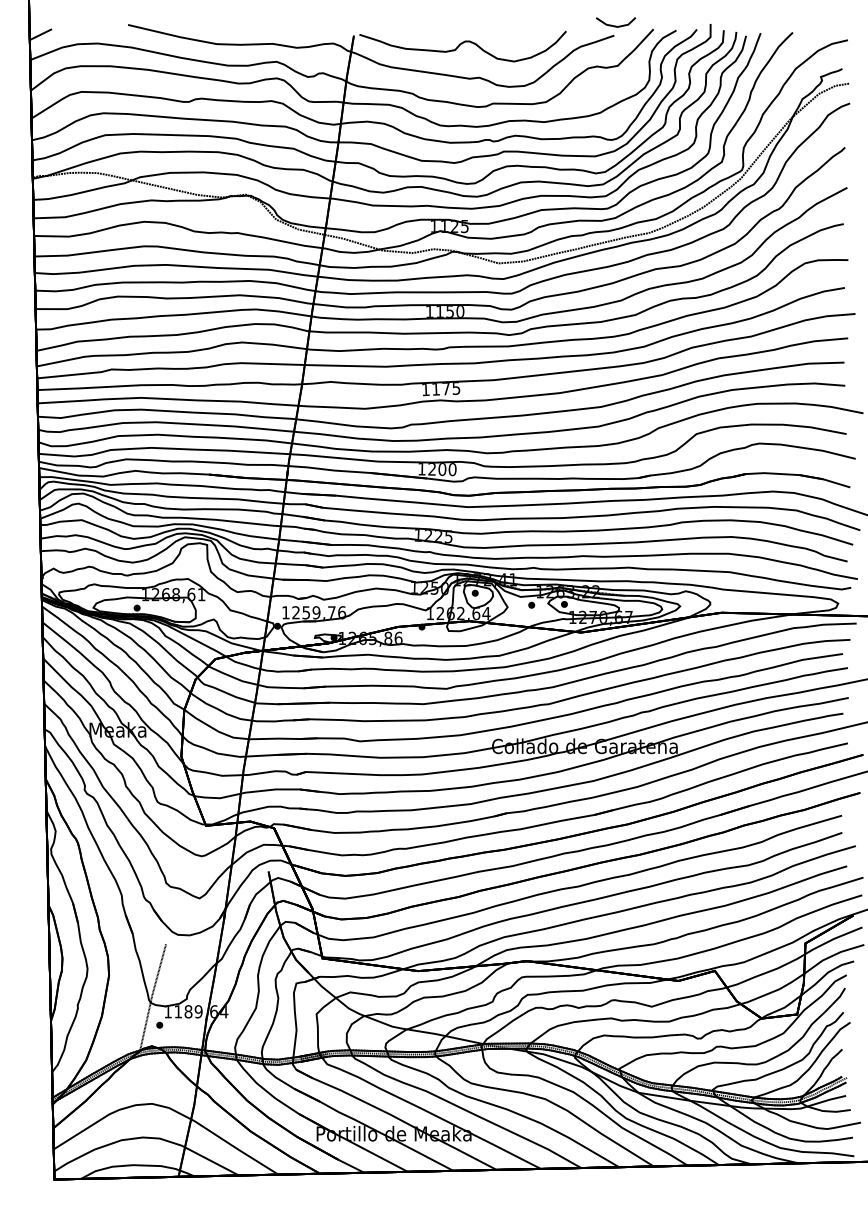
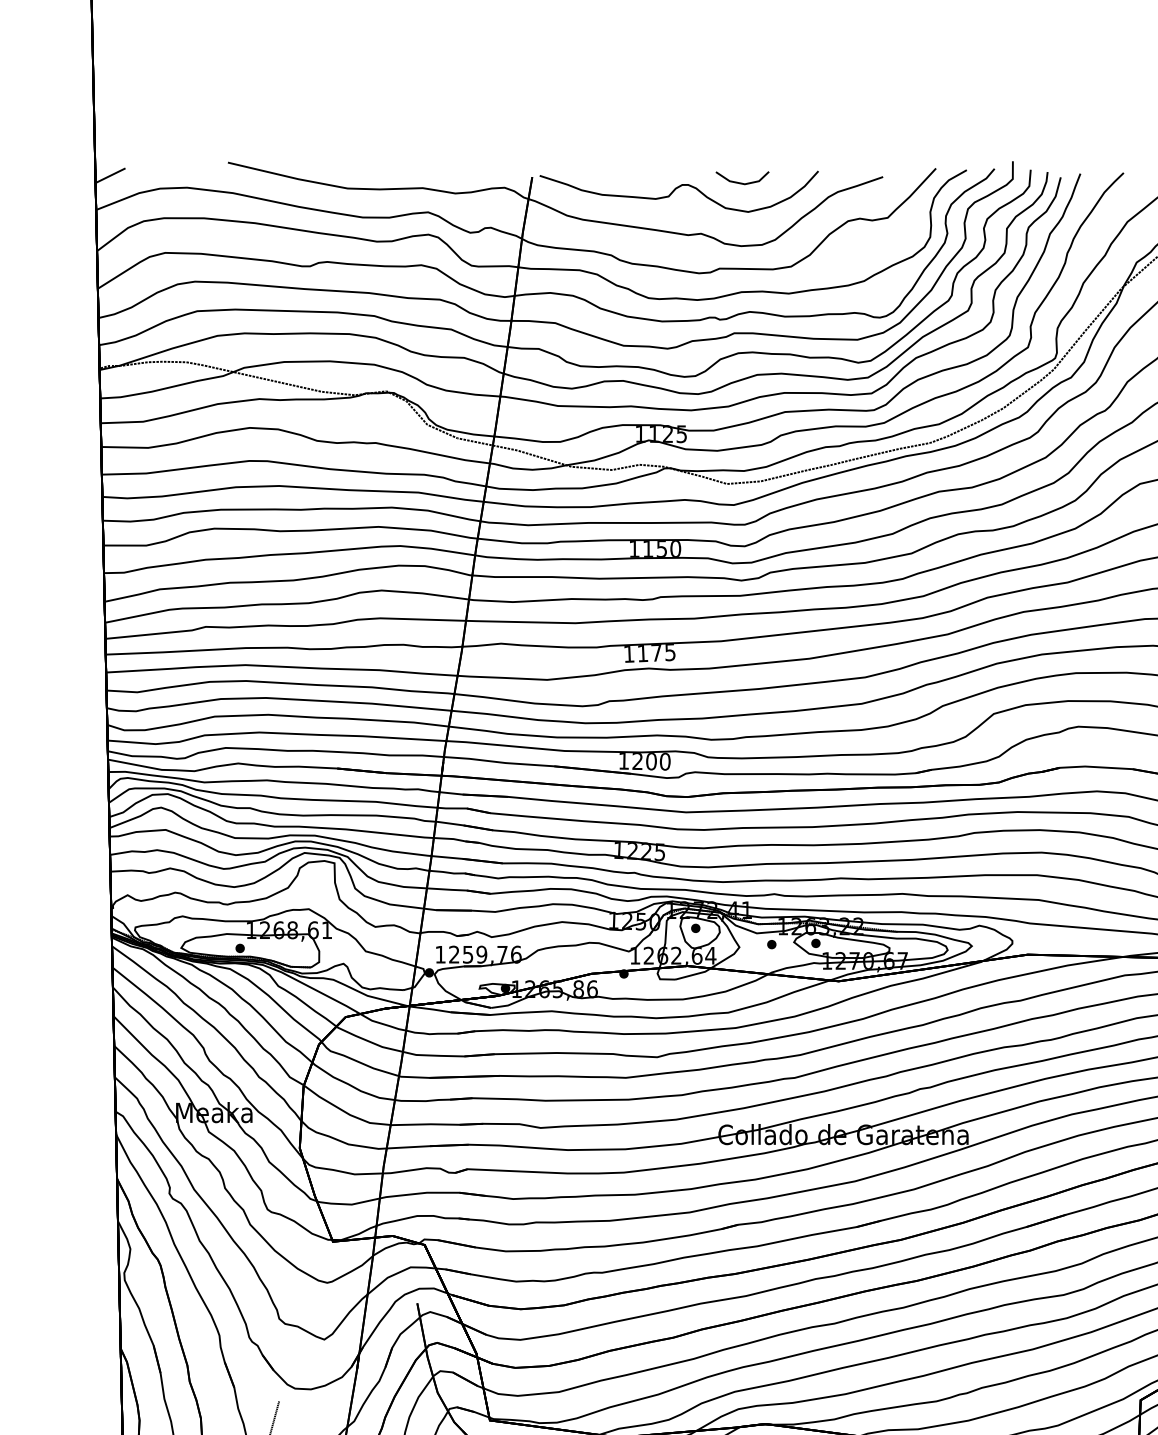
line: (616, 25) -> (743, 182), moved

